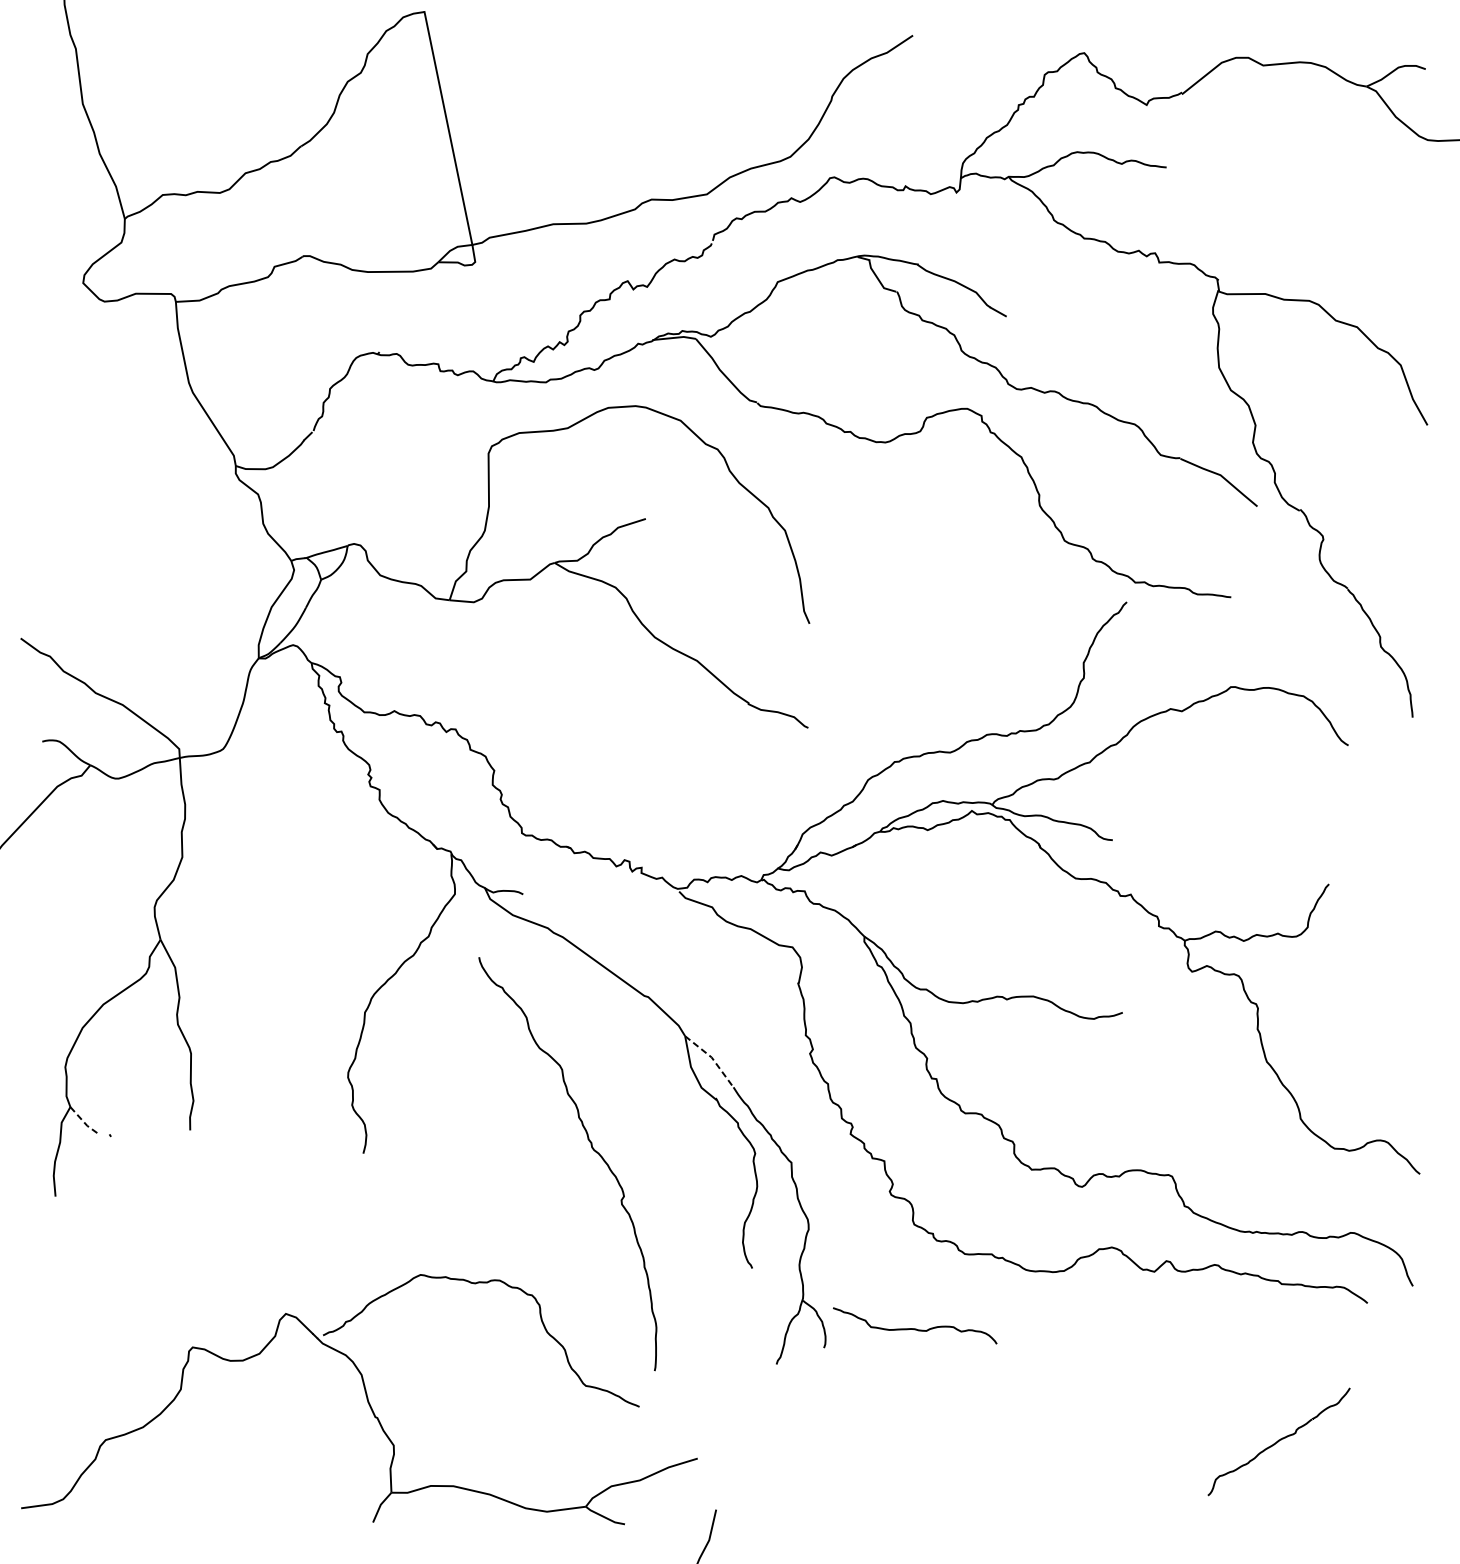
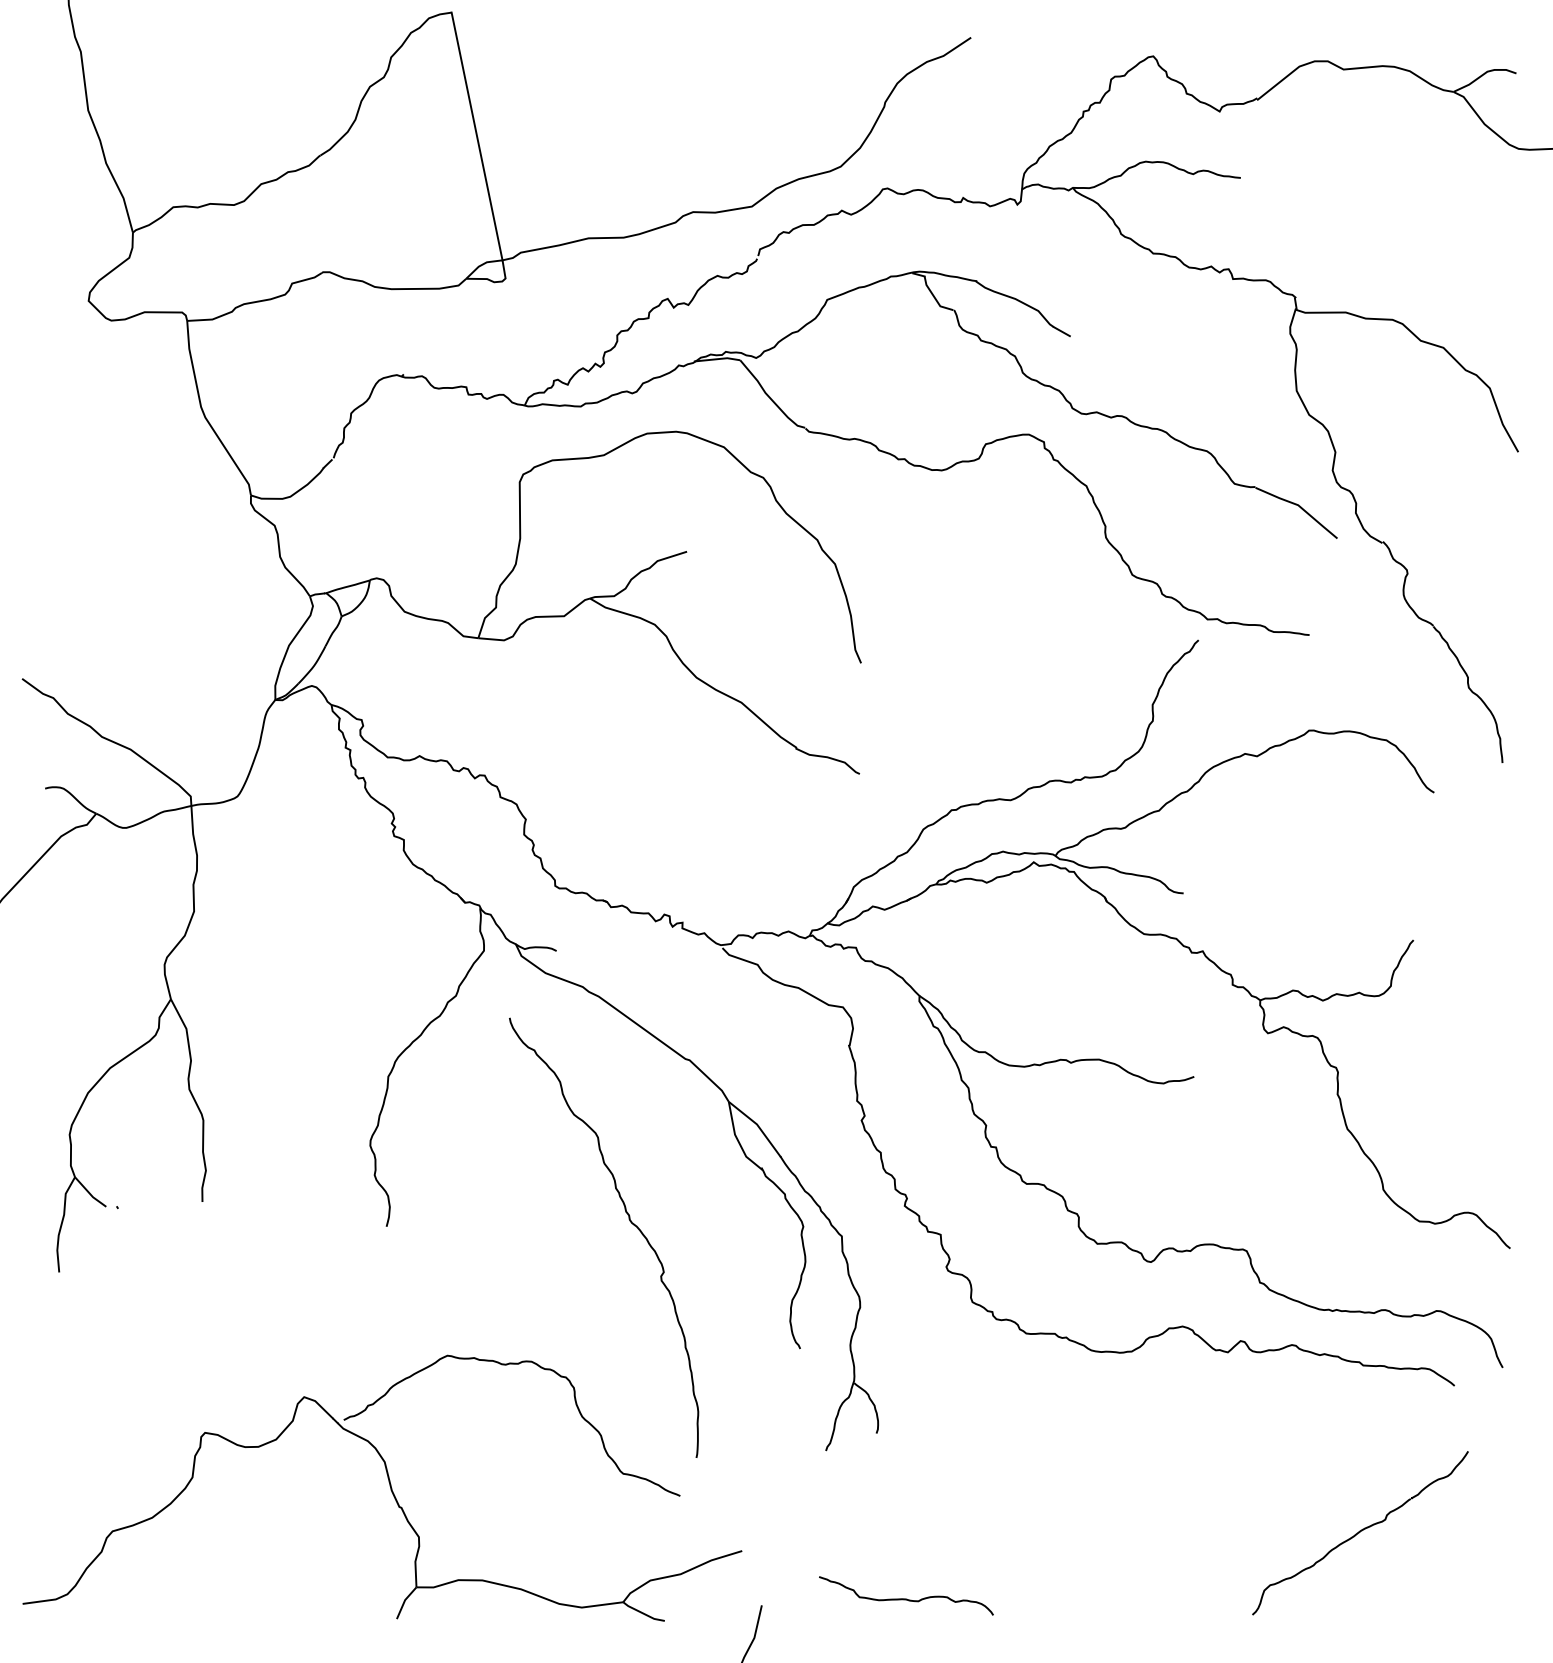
line: (713, 1059) -> (758, 1126), dashed -> solid
line: (84, 1123) -> (90, 1194), dashed -> solid
curve: (915, 1328) -> (906, 1598), moved
part: (1279, 1442) -> (1360, 1533), size x1.43

